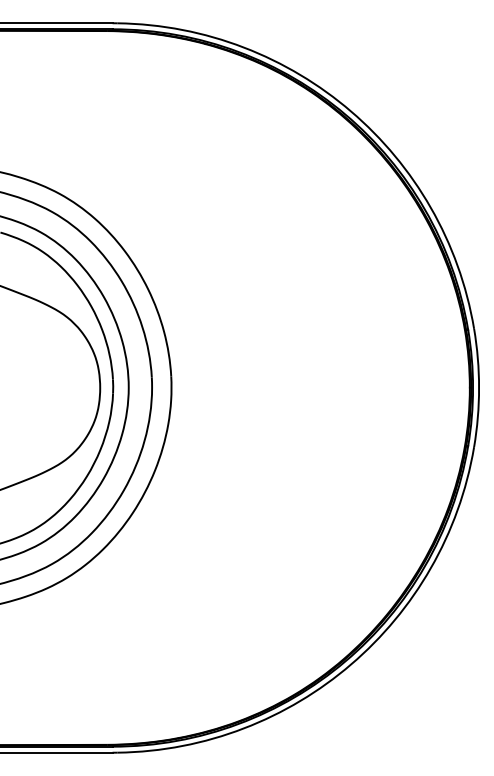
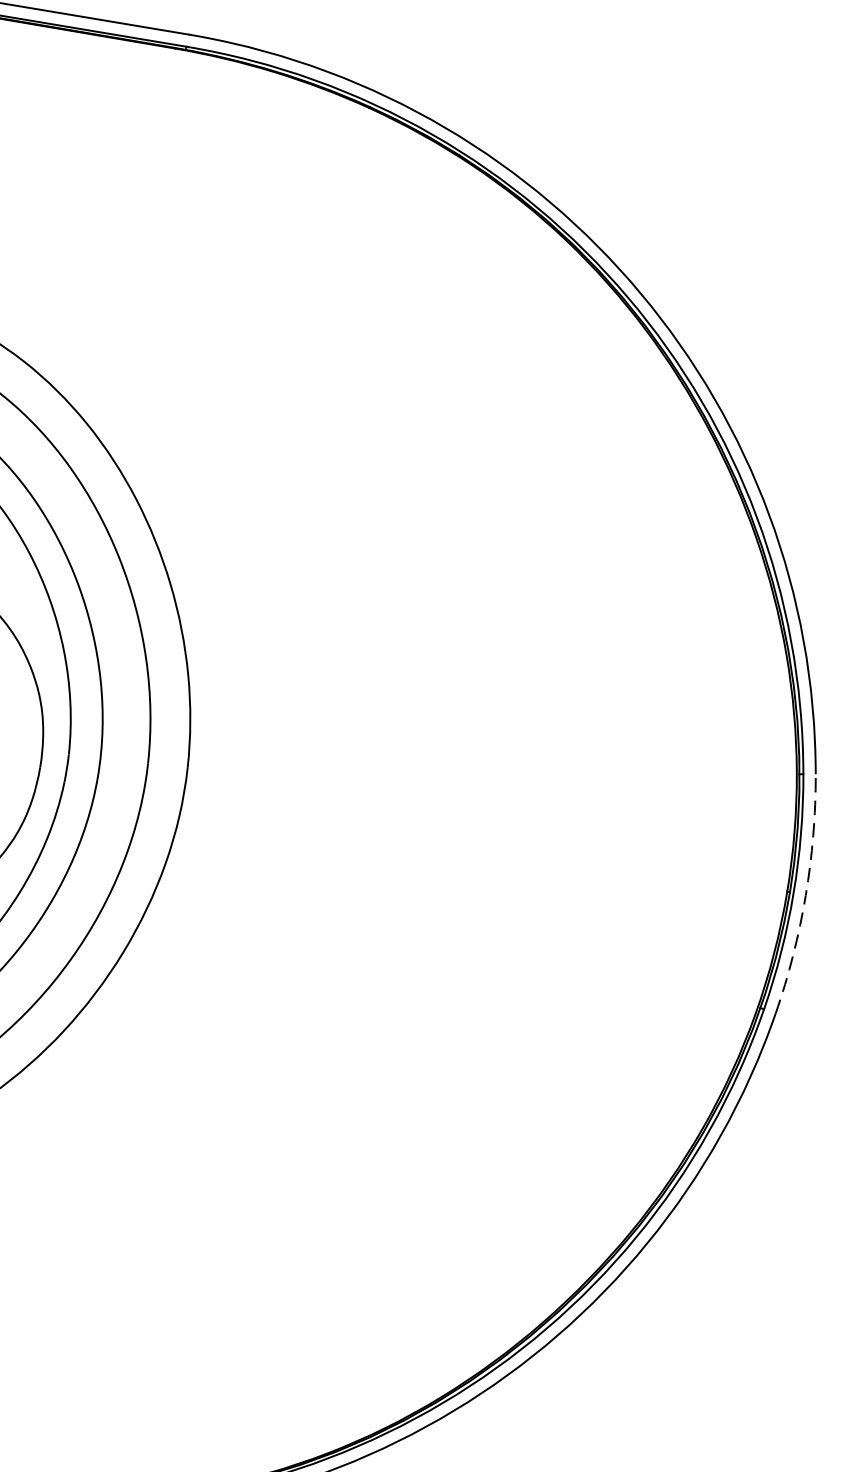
arc: (479, 387) -> (806, 894), solid -> dashed

